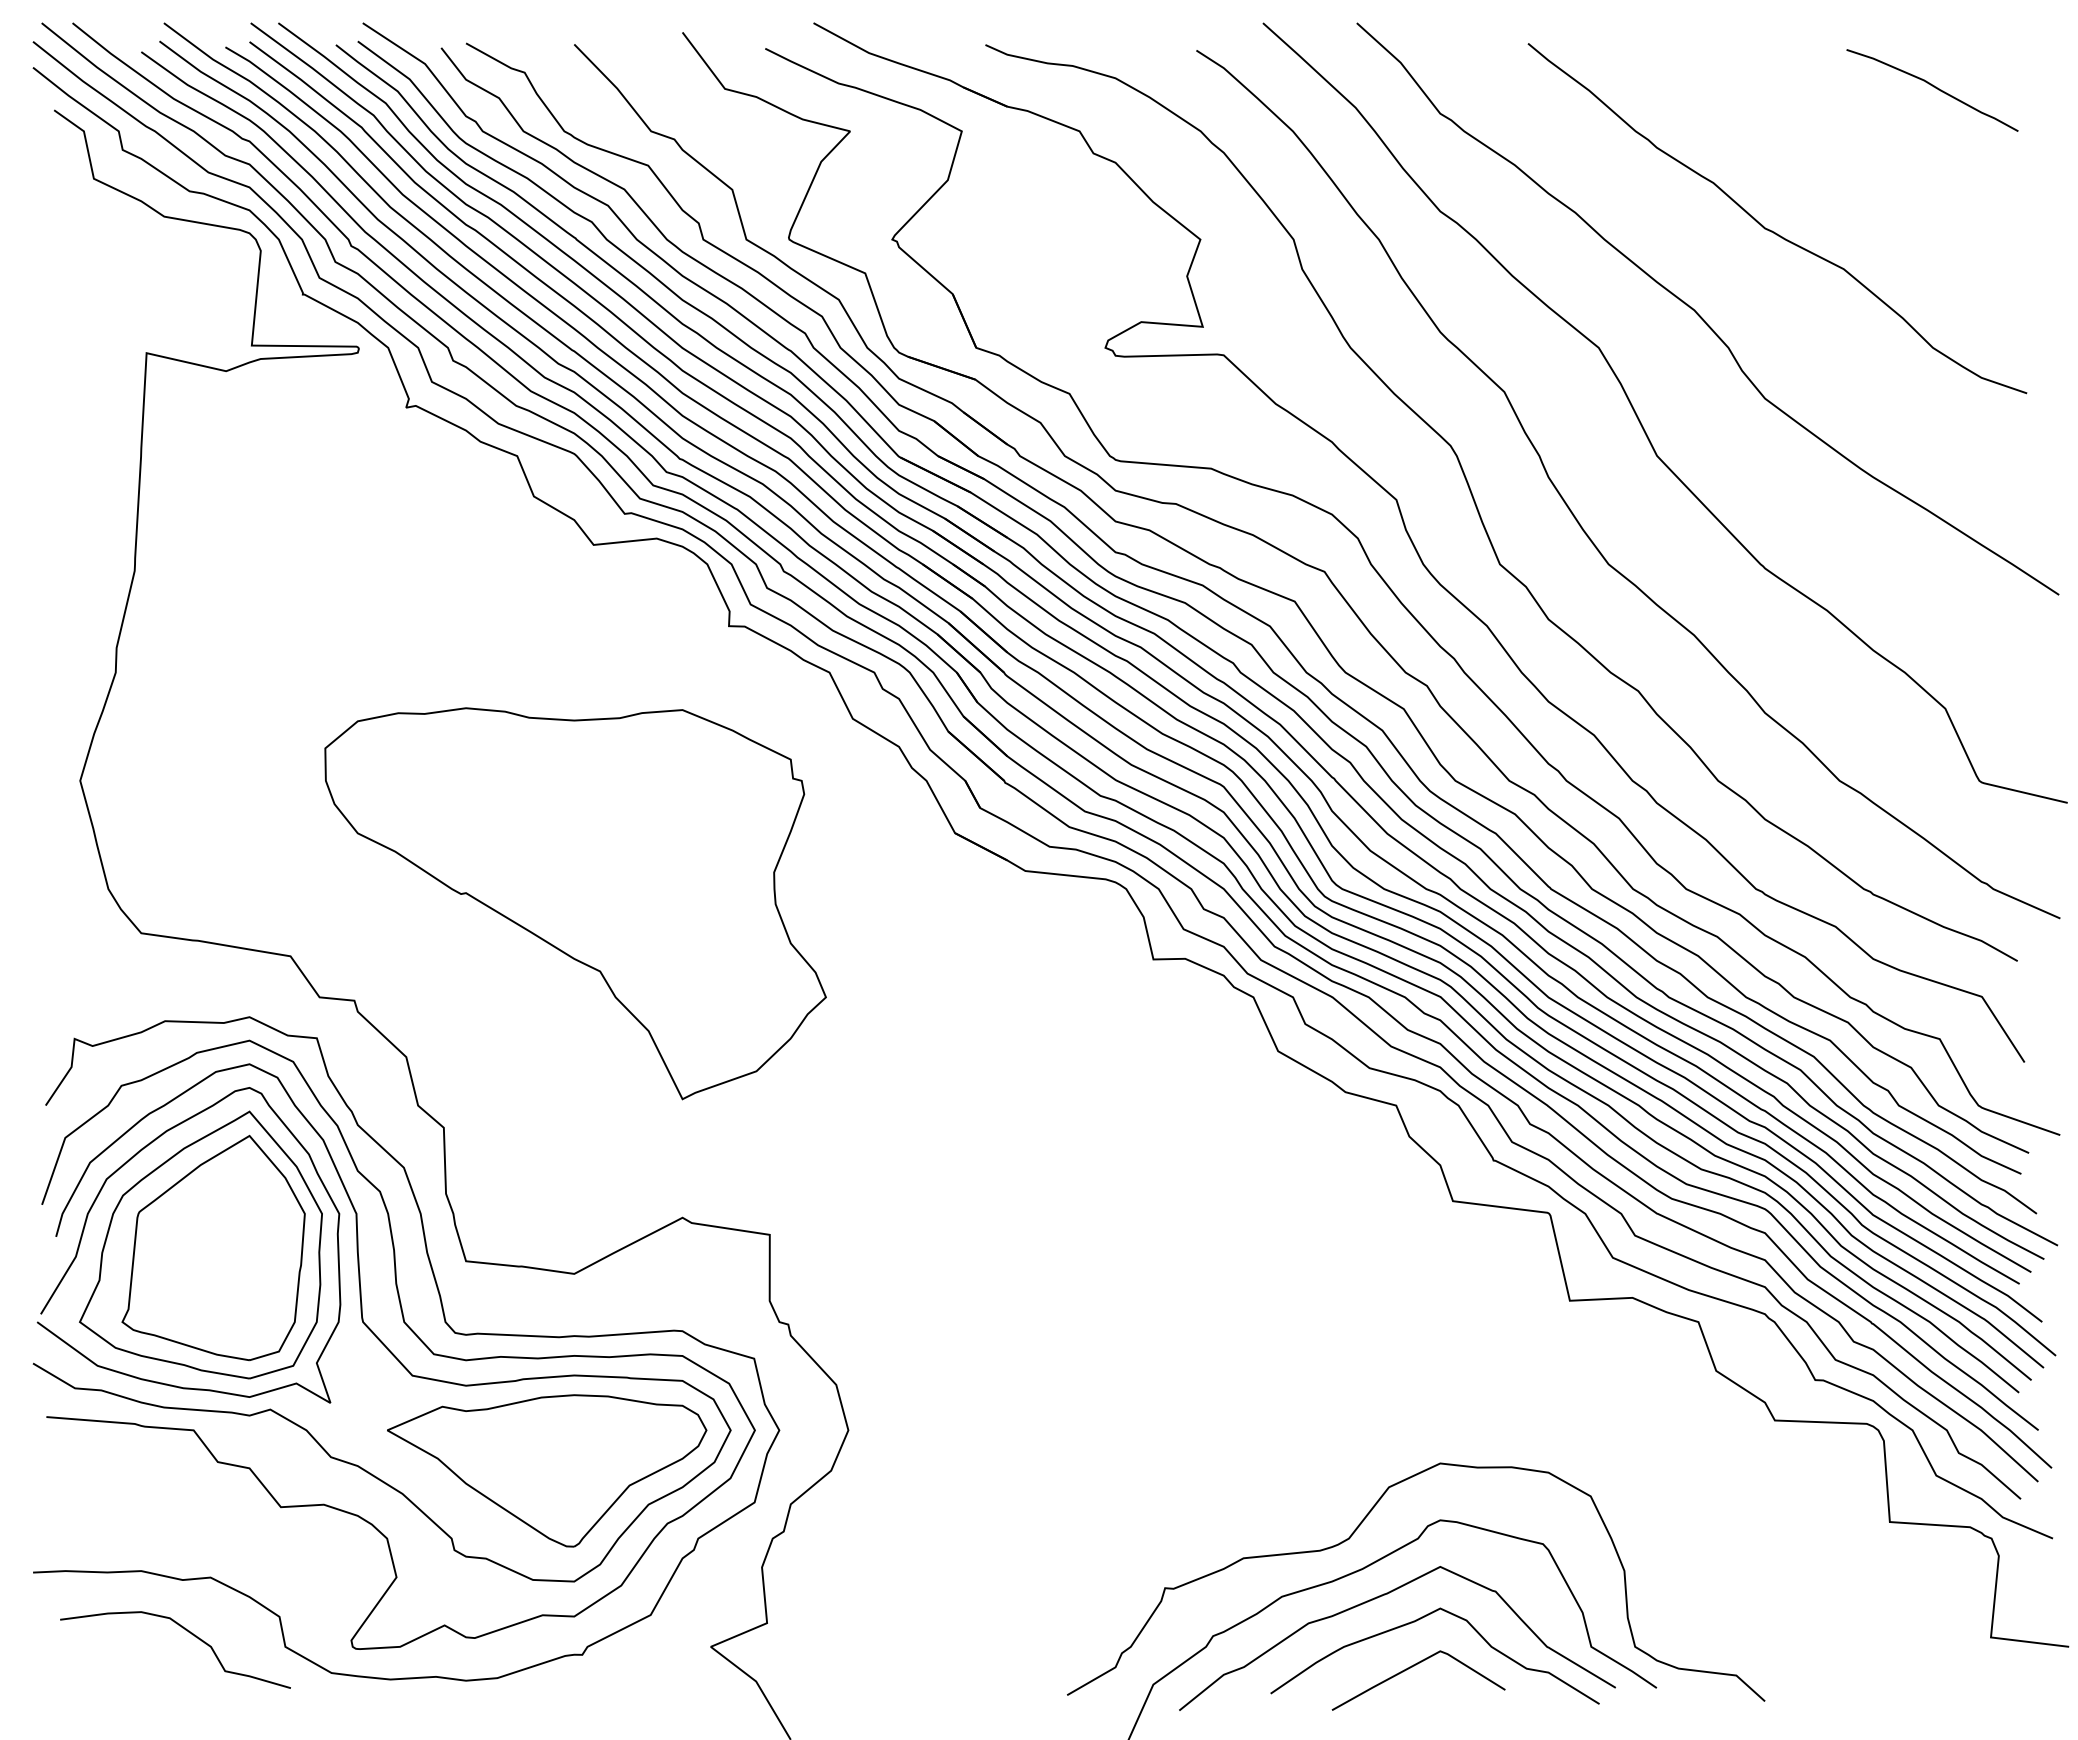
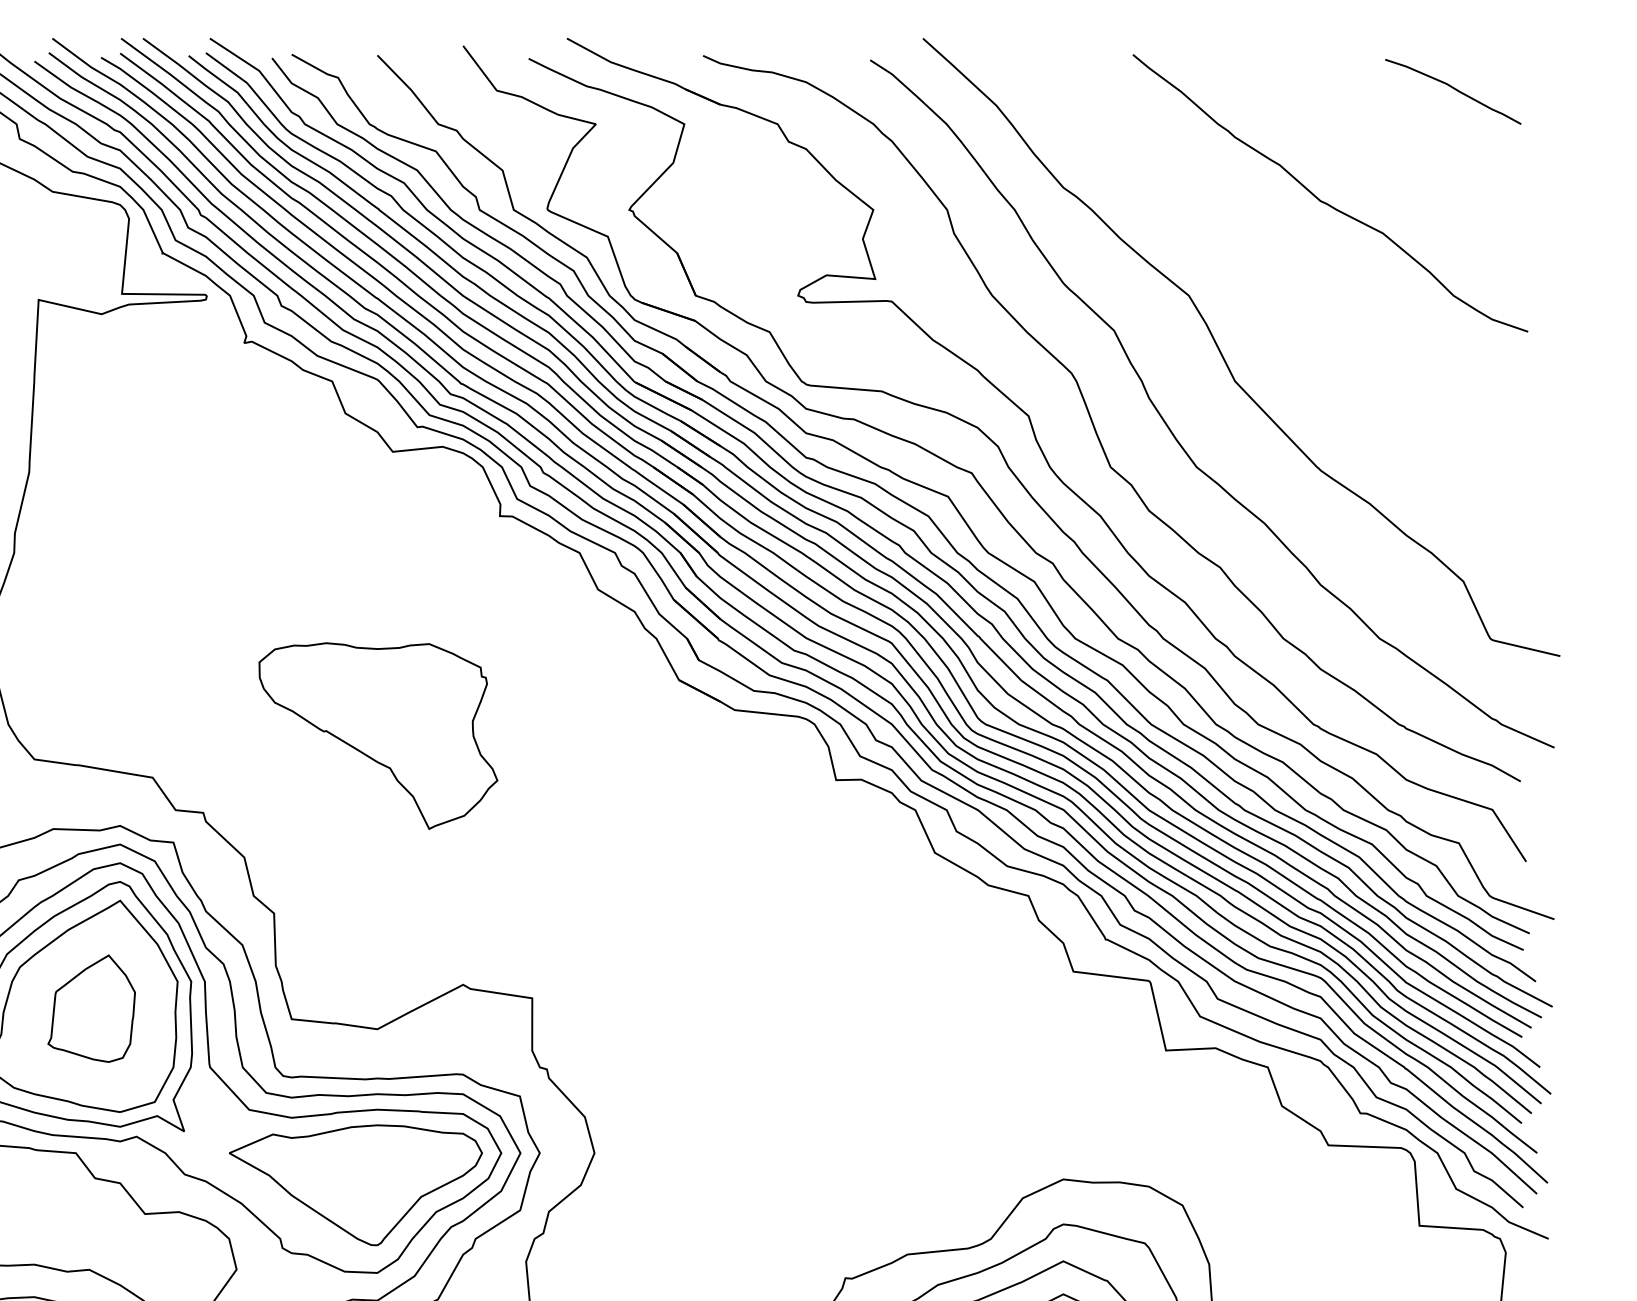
curve: (1700, 315) -> (1269, 270), removed
part: (575, 903) -> (378, 735), size x0.6
part: (213, 1247) -> (91, 1008), size x0.6

